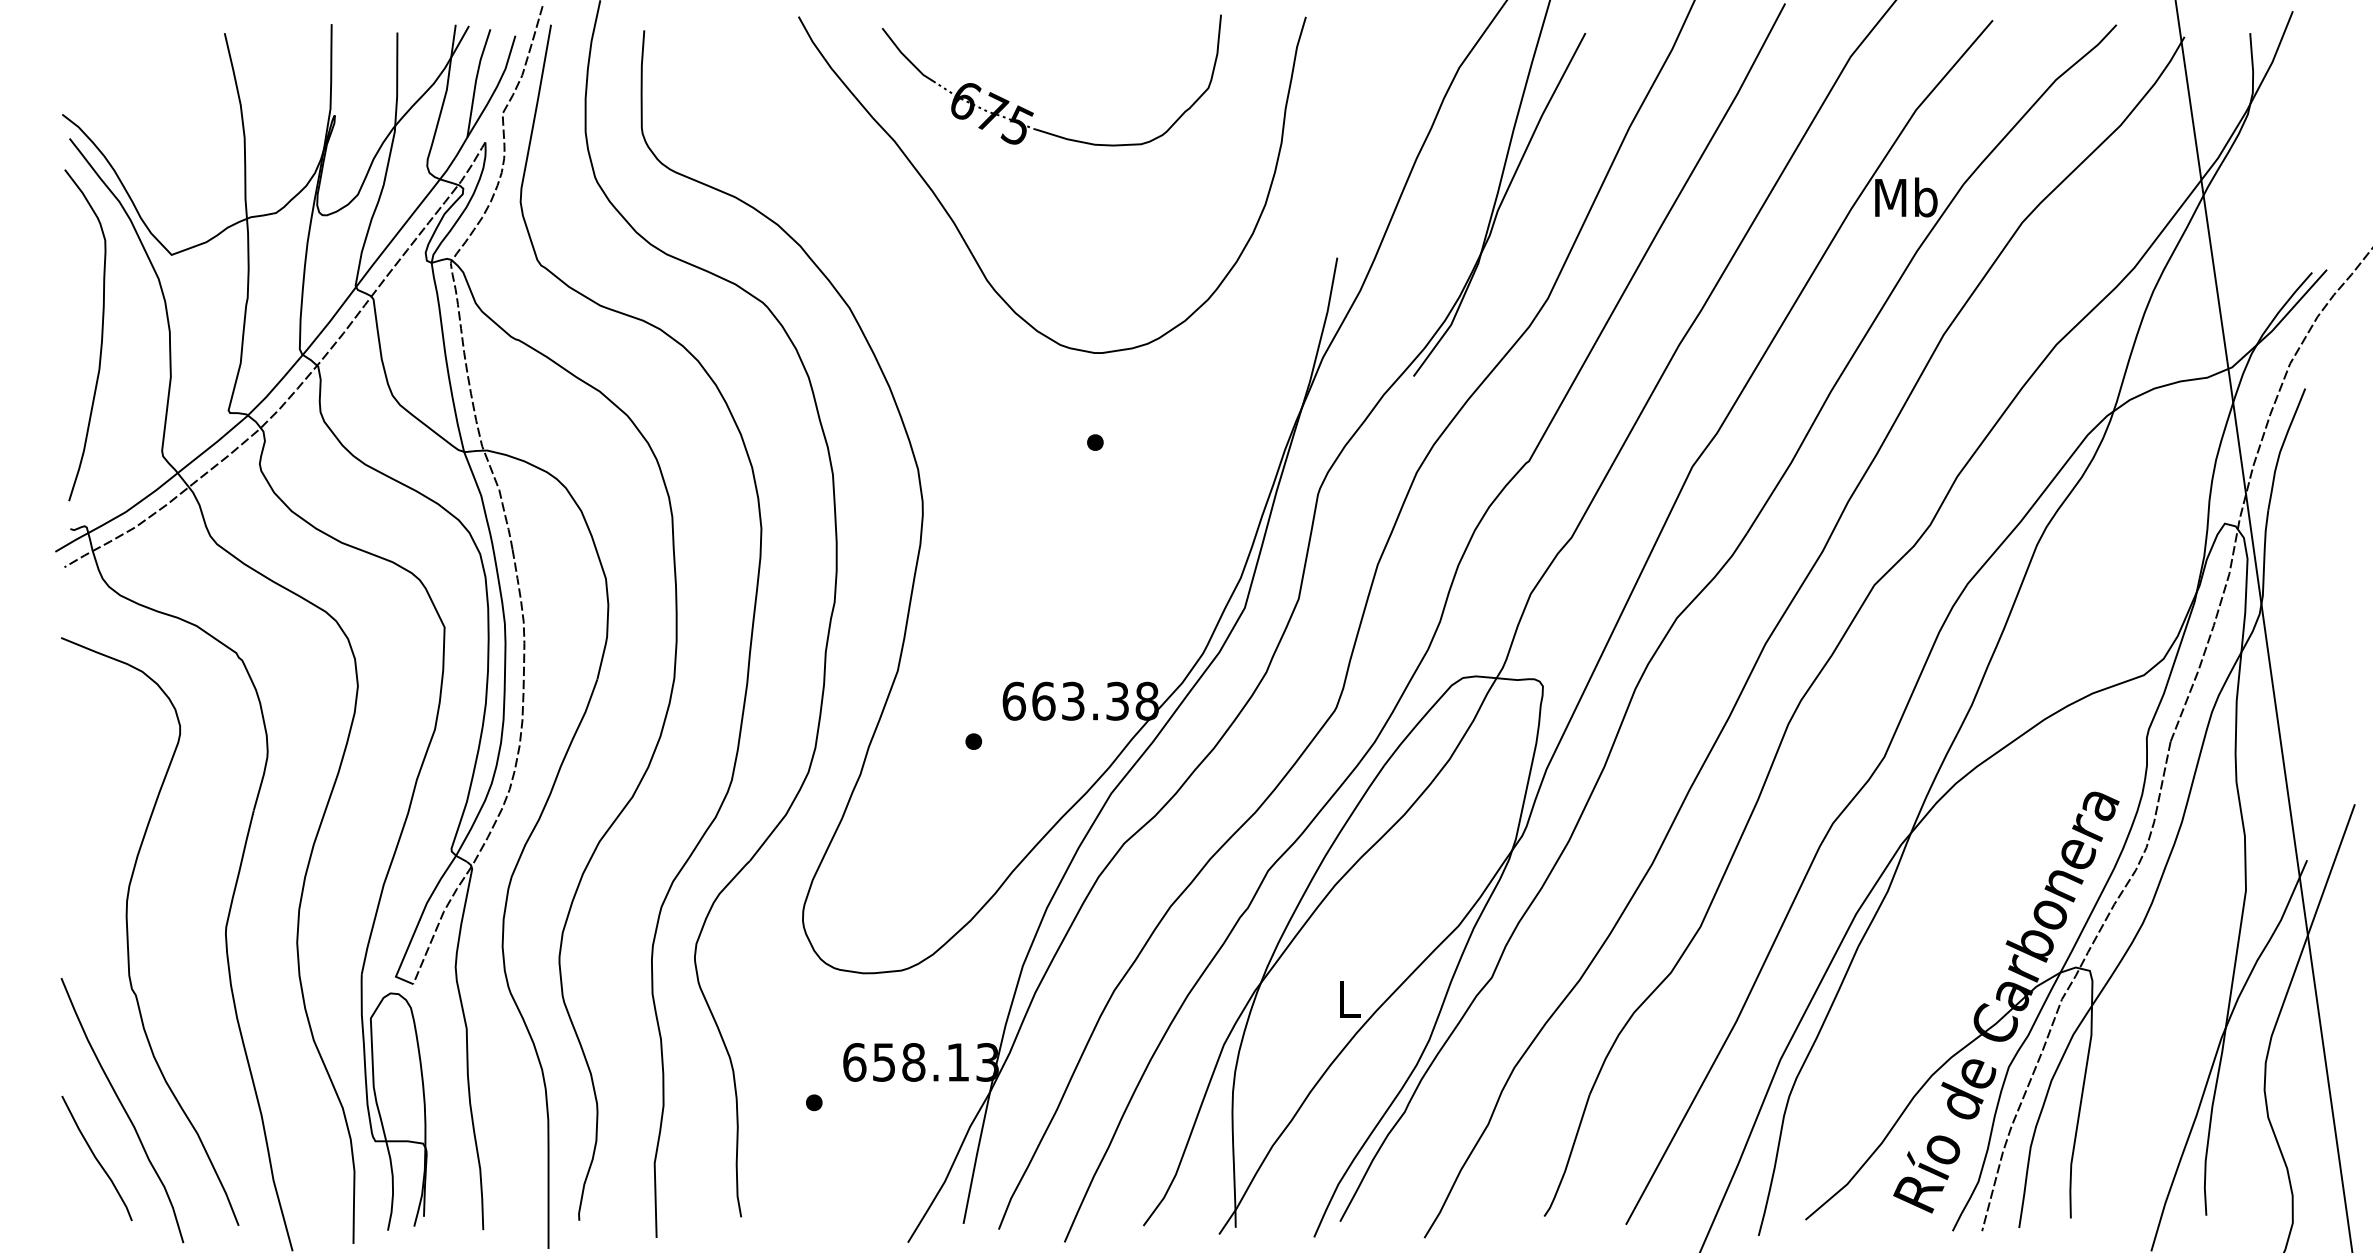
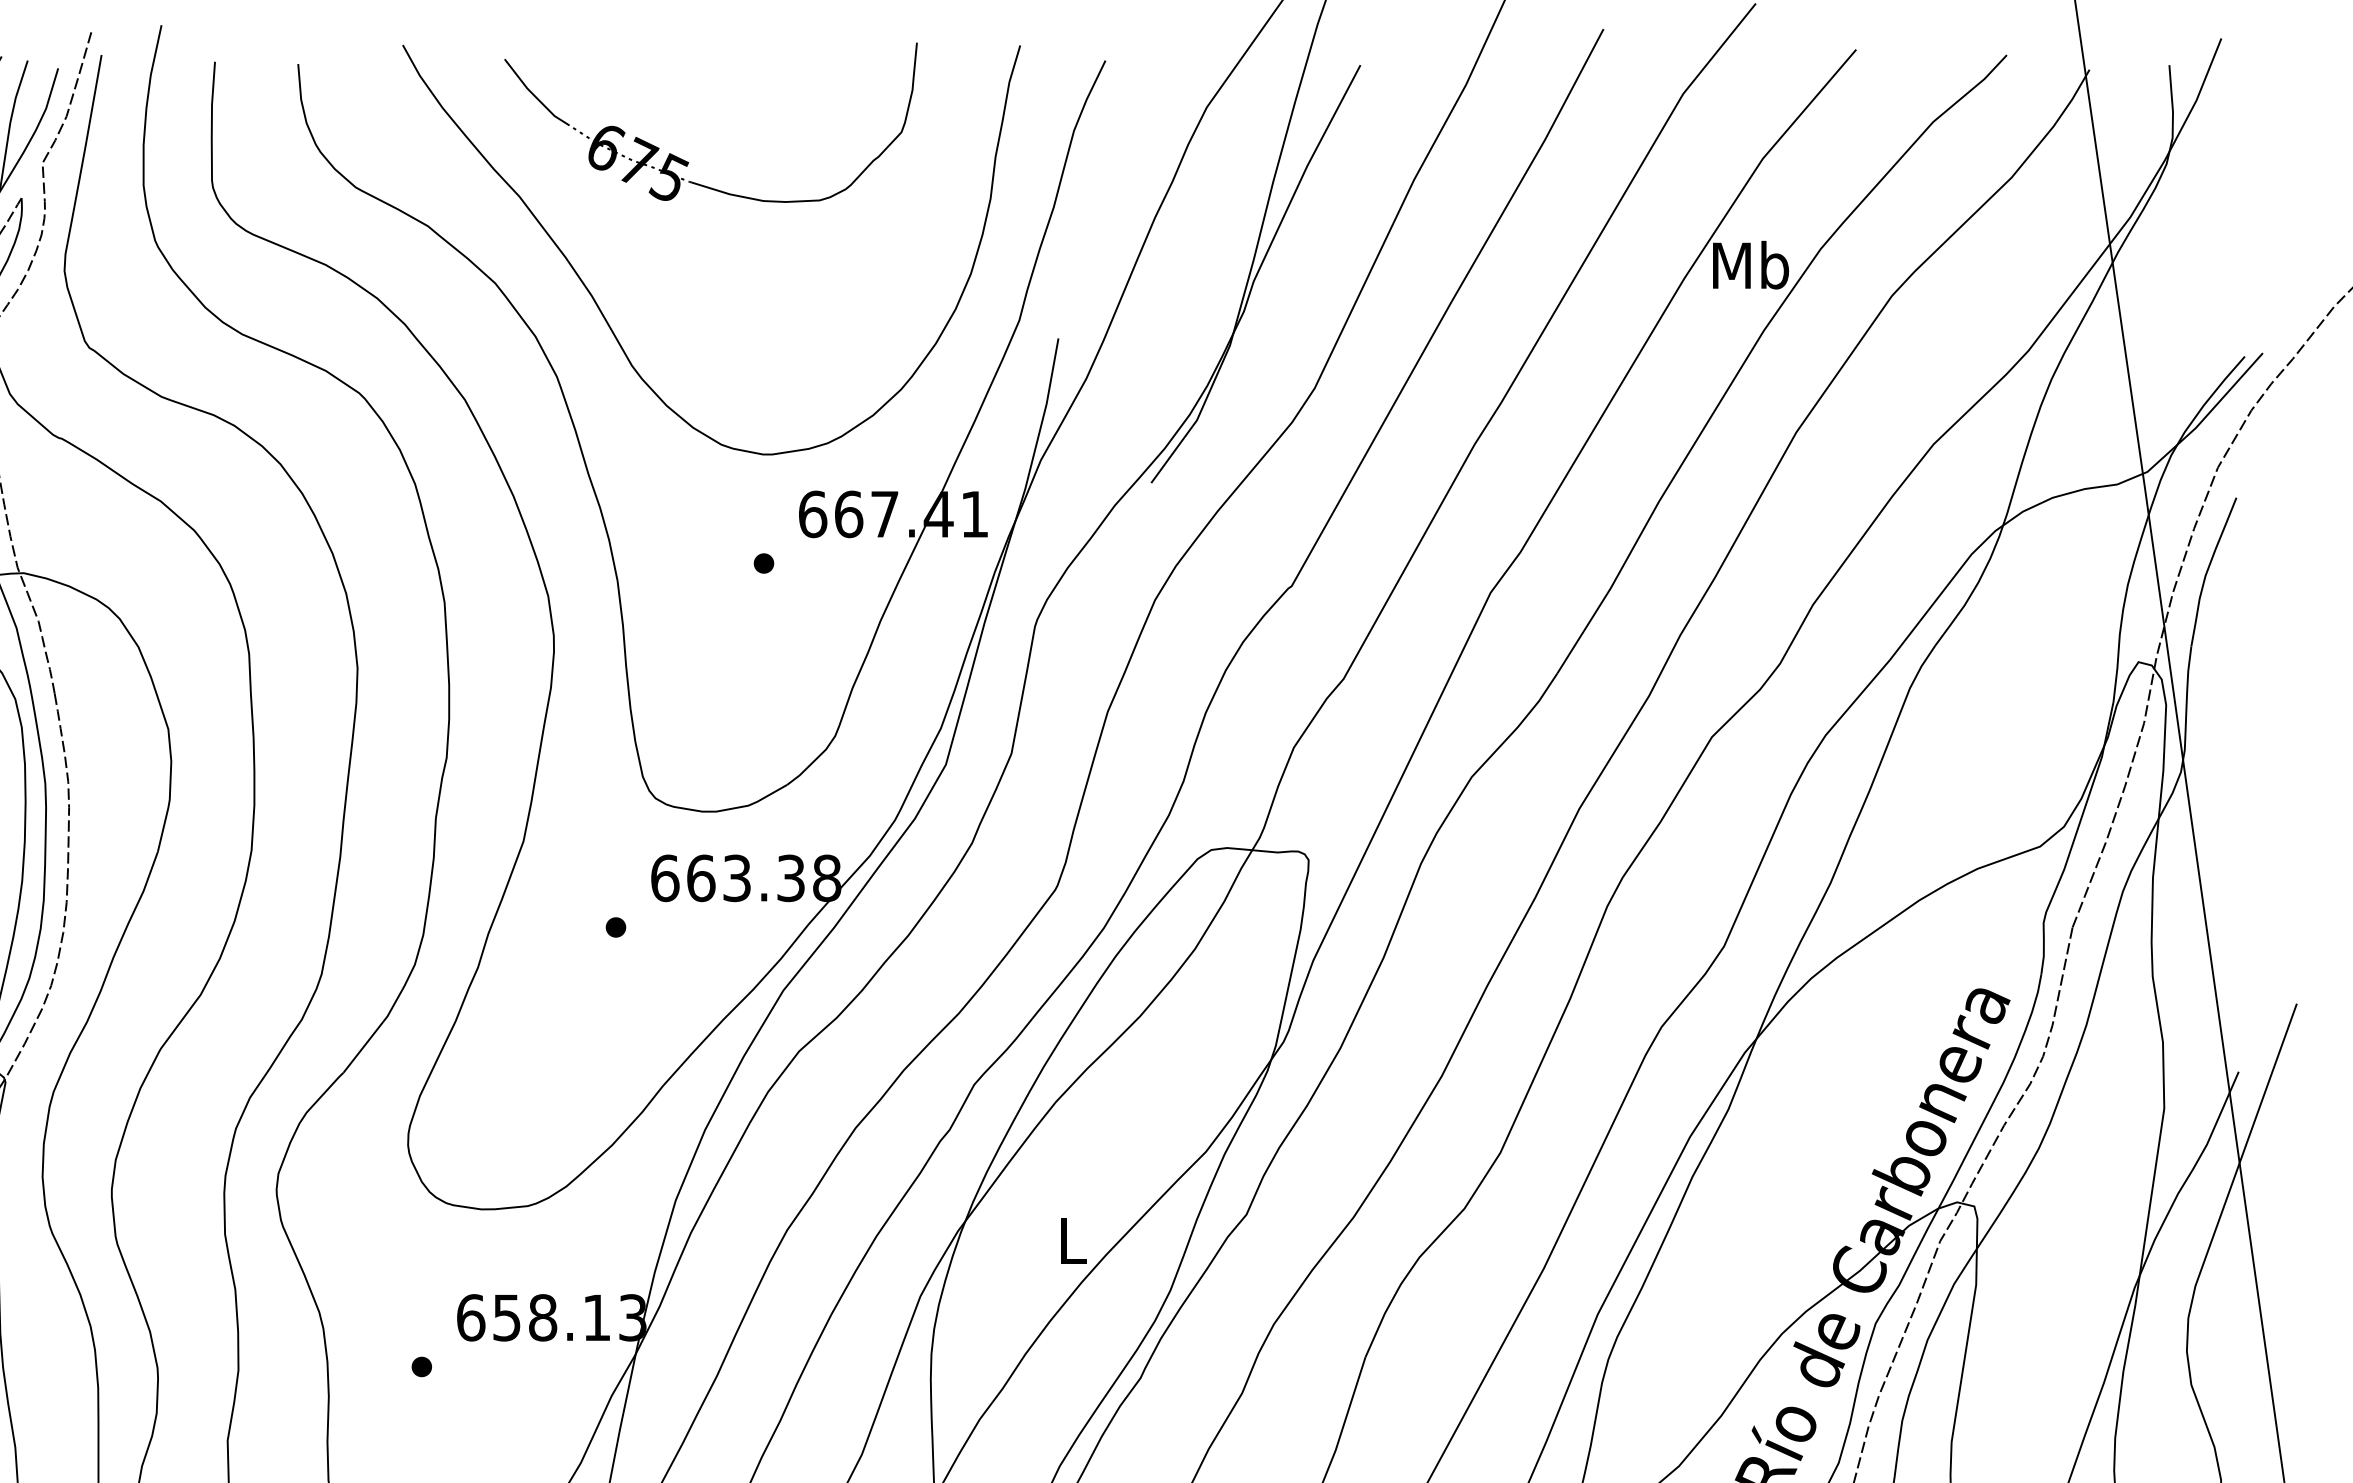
part: (950, 362) -> (587, 466), added

